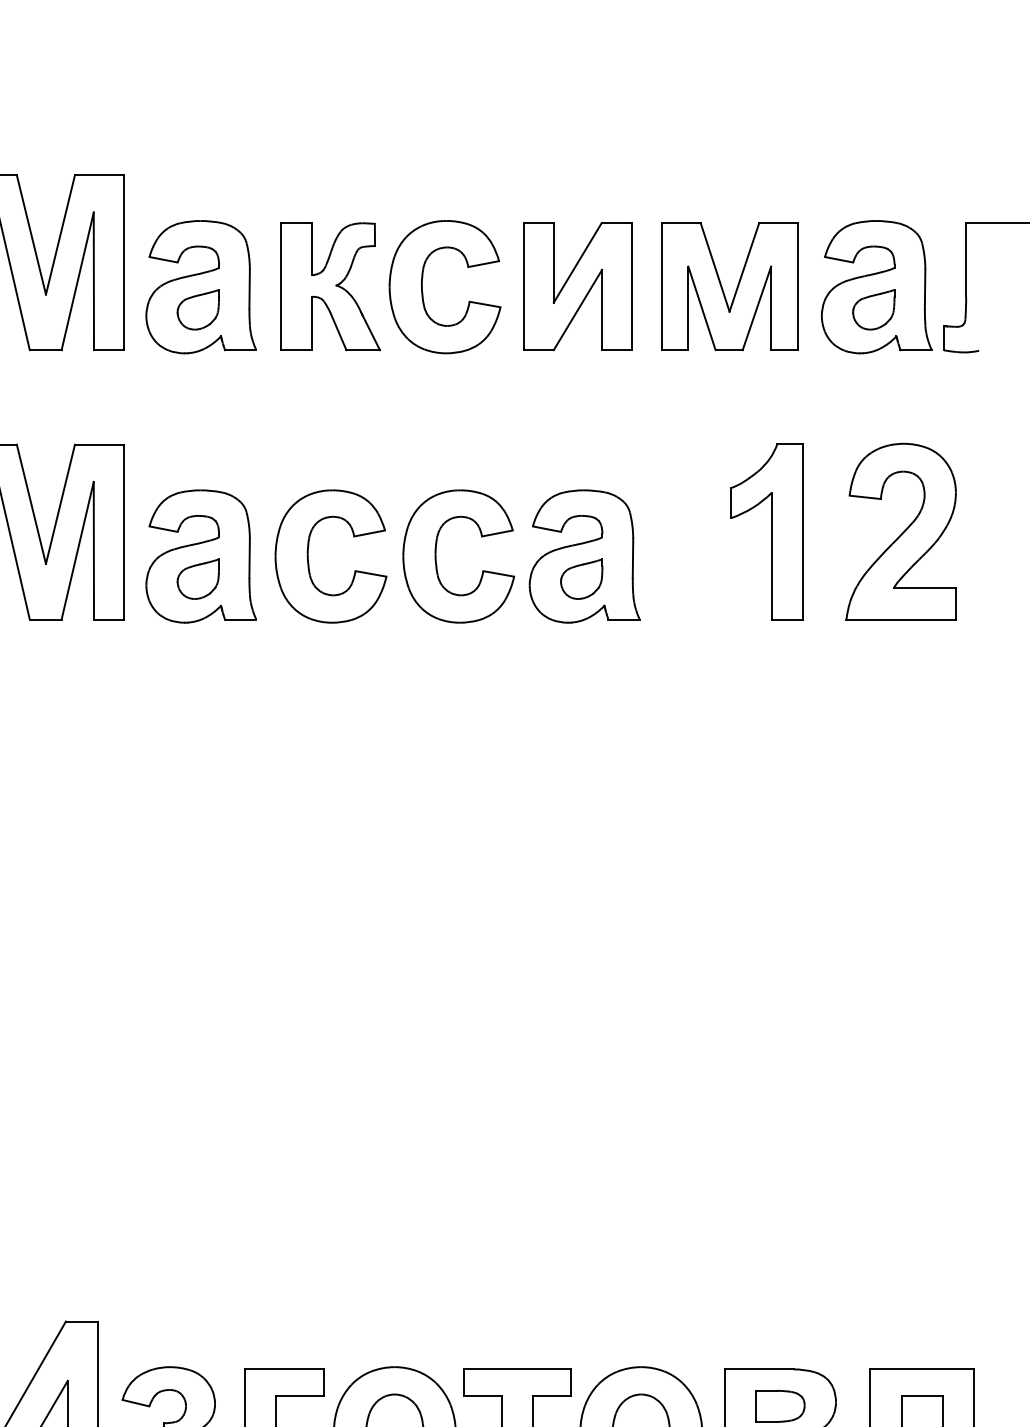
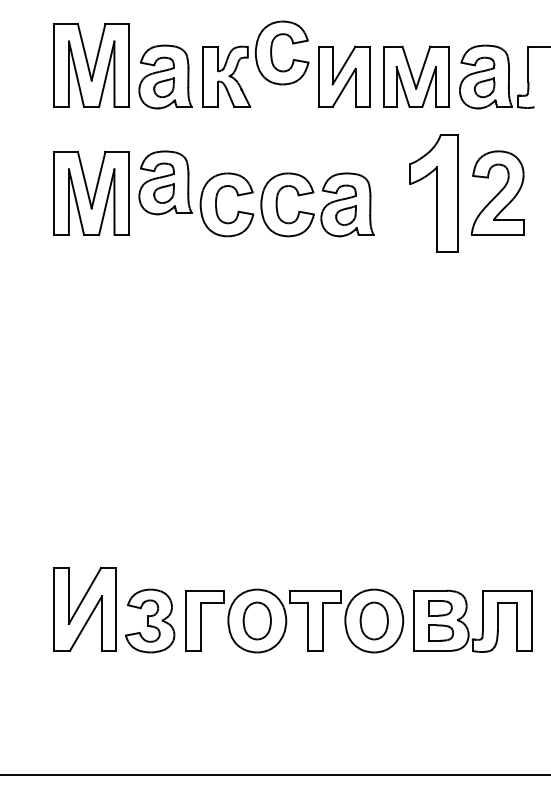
part: (424, 281) -> (272, 50), moved
part: (766, 530) -> (433, 192), size x1.4
part: (201, 555) -> (165, 182), moved

